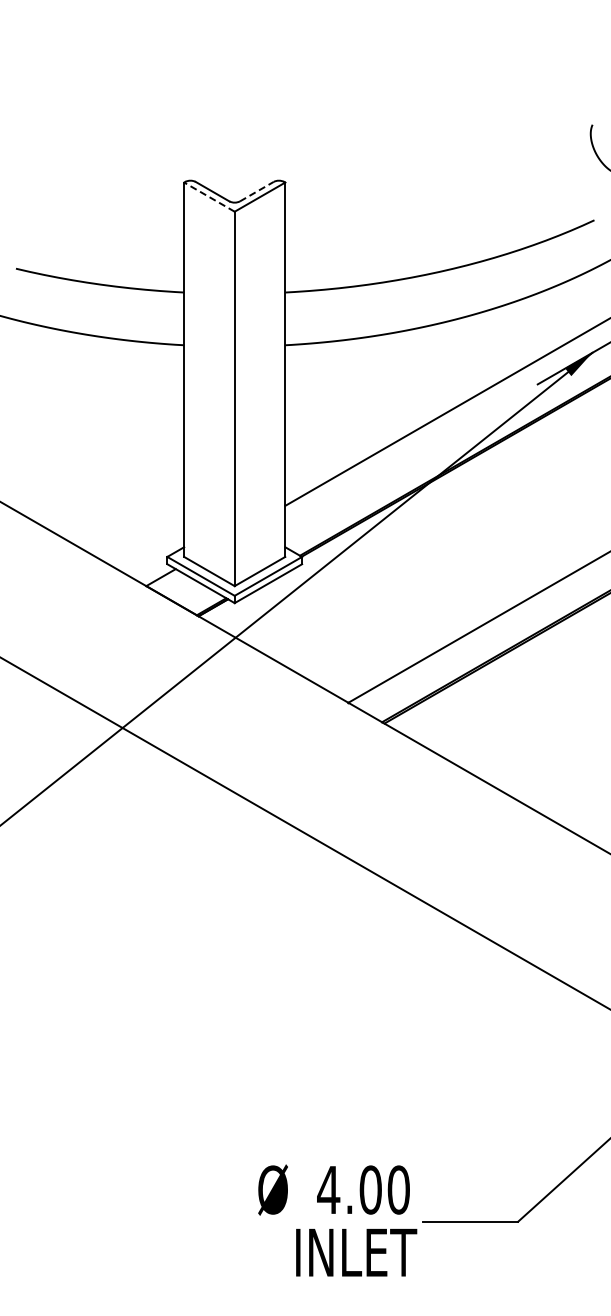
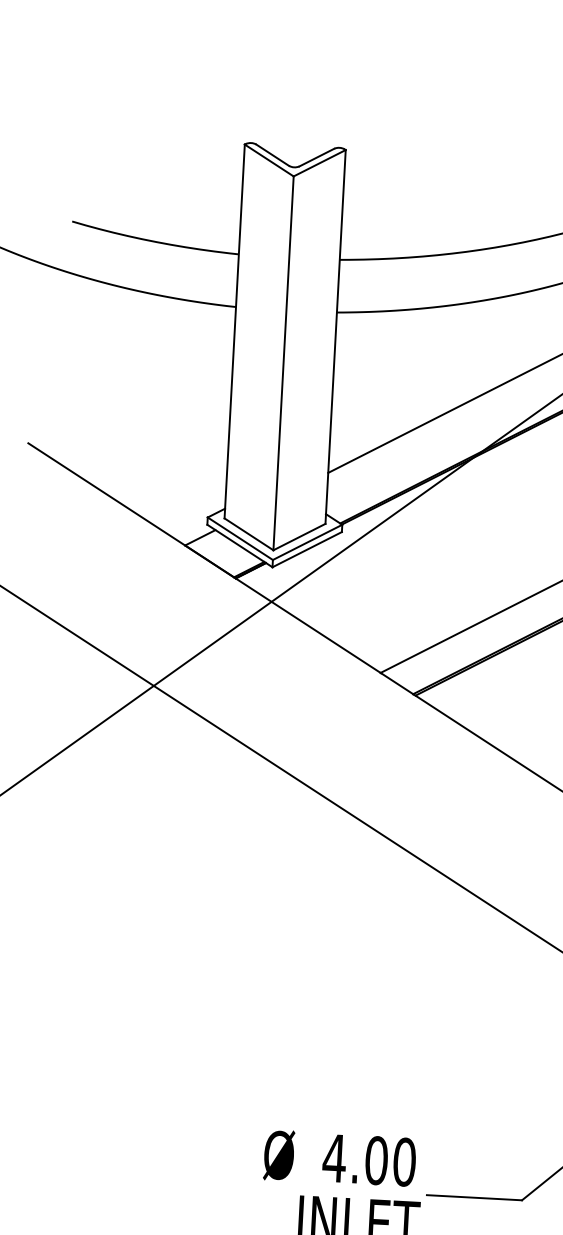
line: (257, 191) -> (317, 157), dashed -> solid
line: (209, 196) -> (269, 159), dashed -> solid

